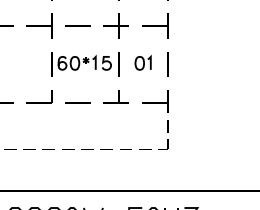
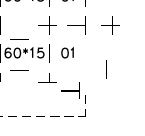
line: (77, 25) -> (19, 39), moved
part: (200, 25) -> (109, 25), added
line: (167, 64) -> (106, 69), moved
part: (155, 101) -> (70, 89), moved
line: (77, 102) -> (19, 70), moved

